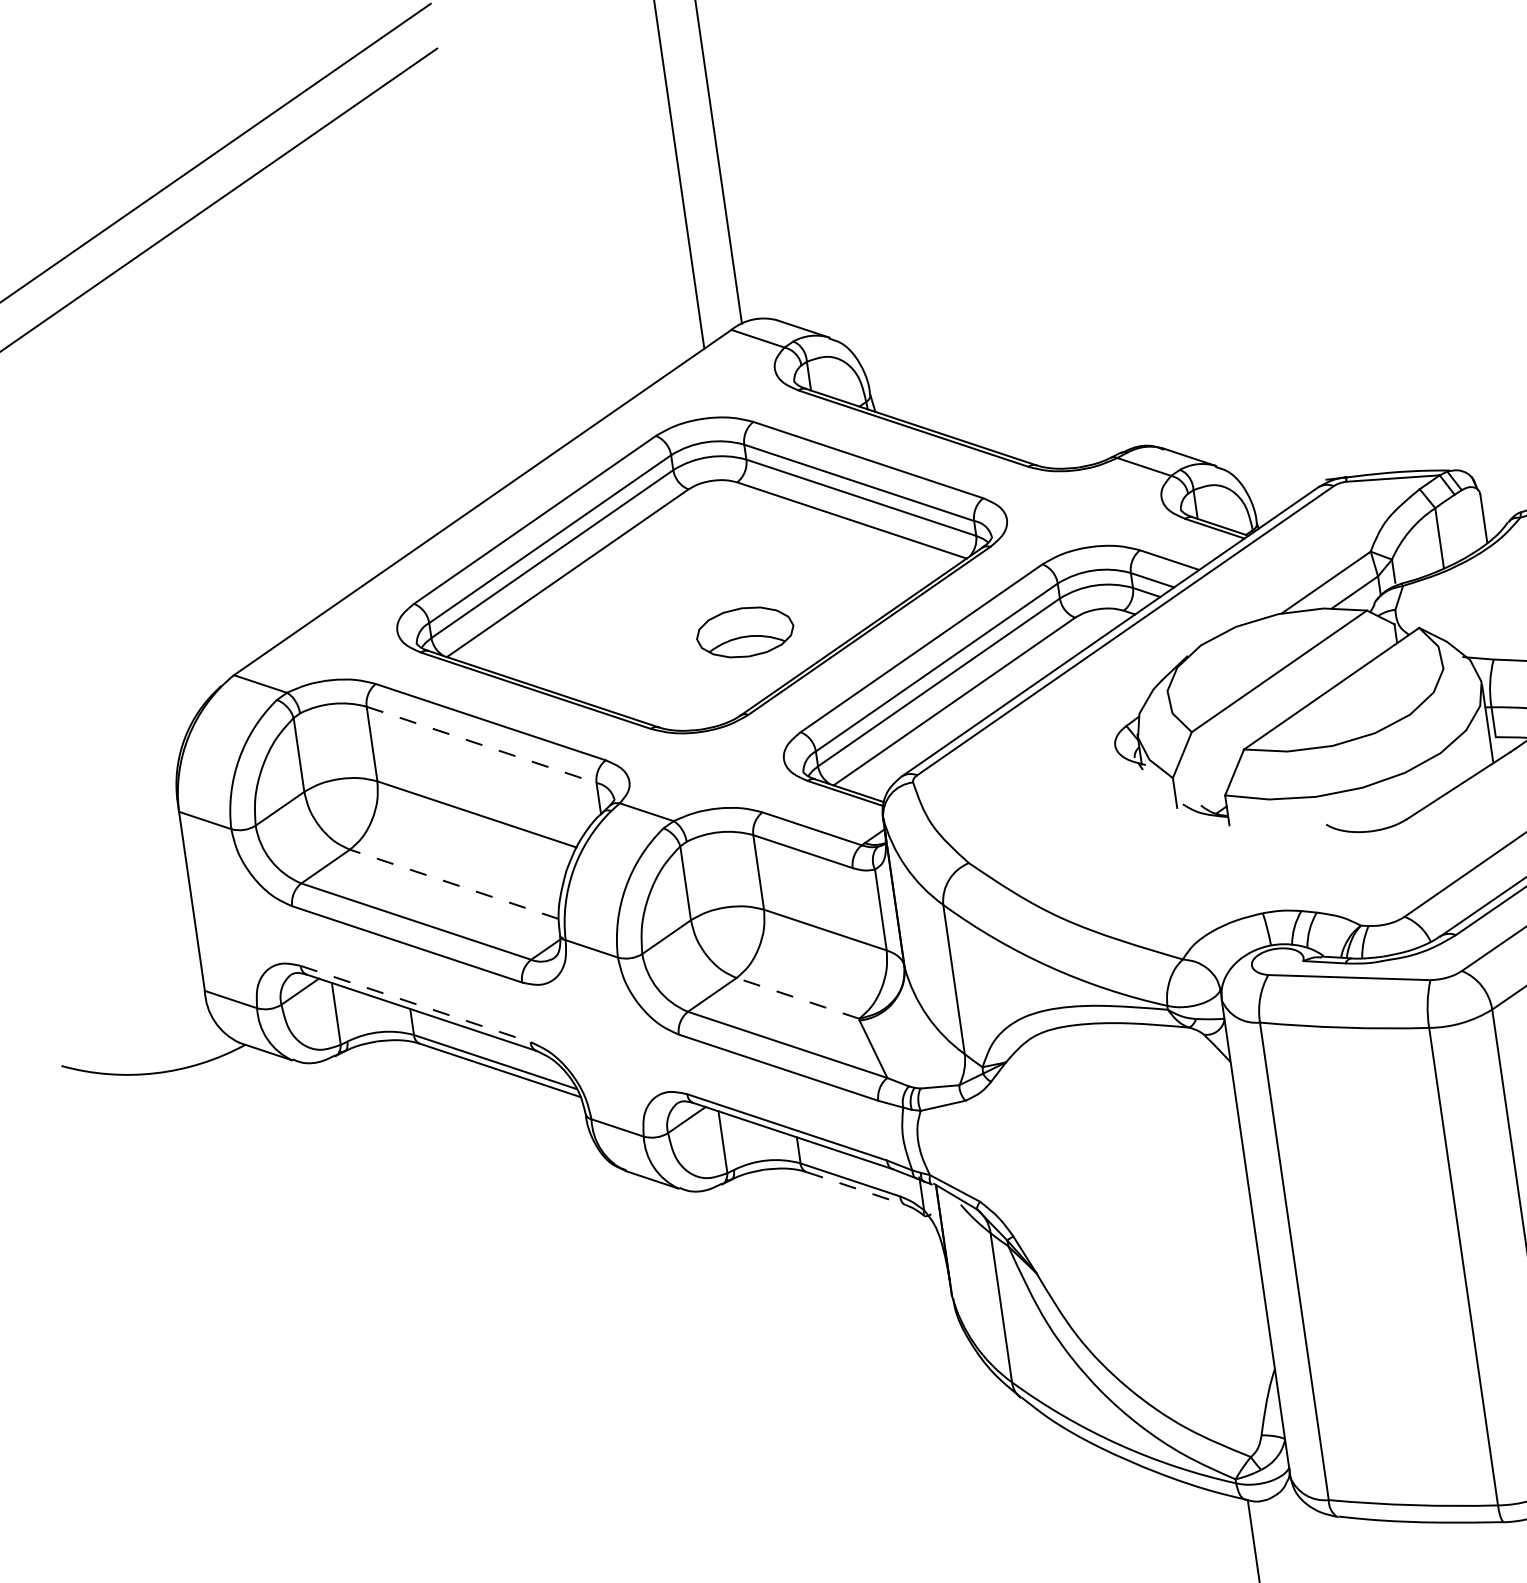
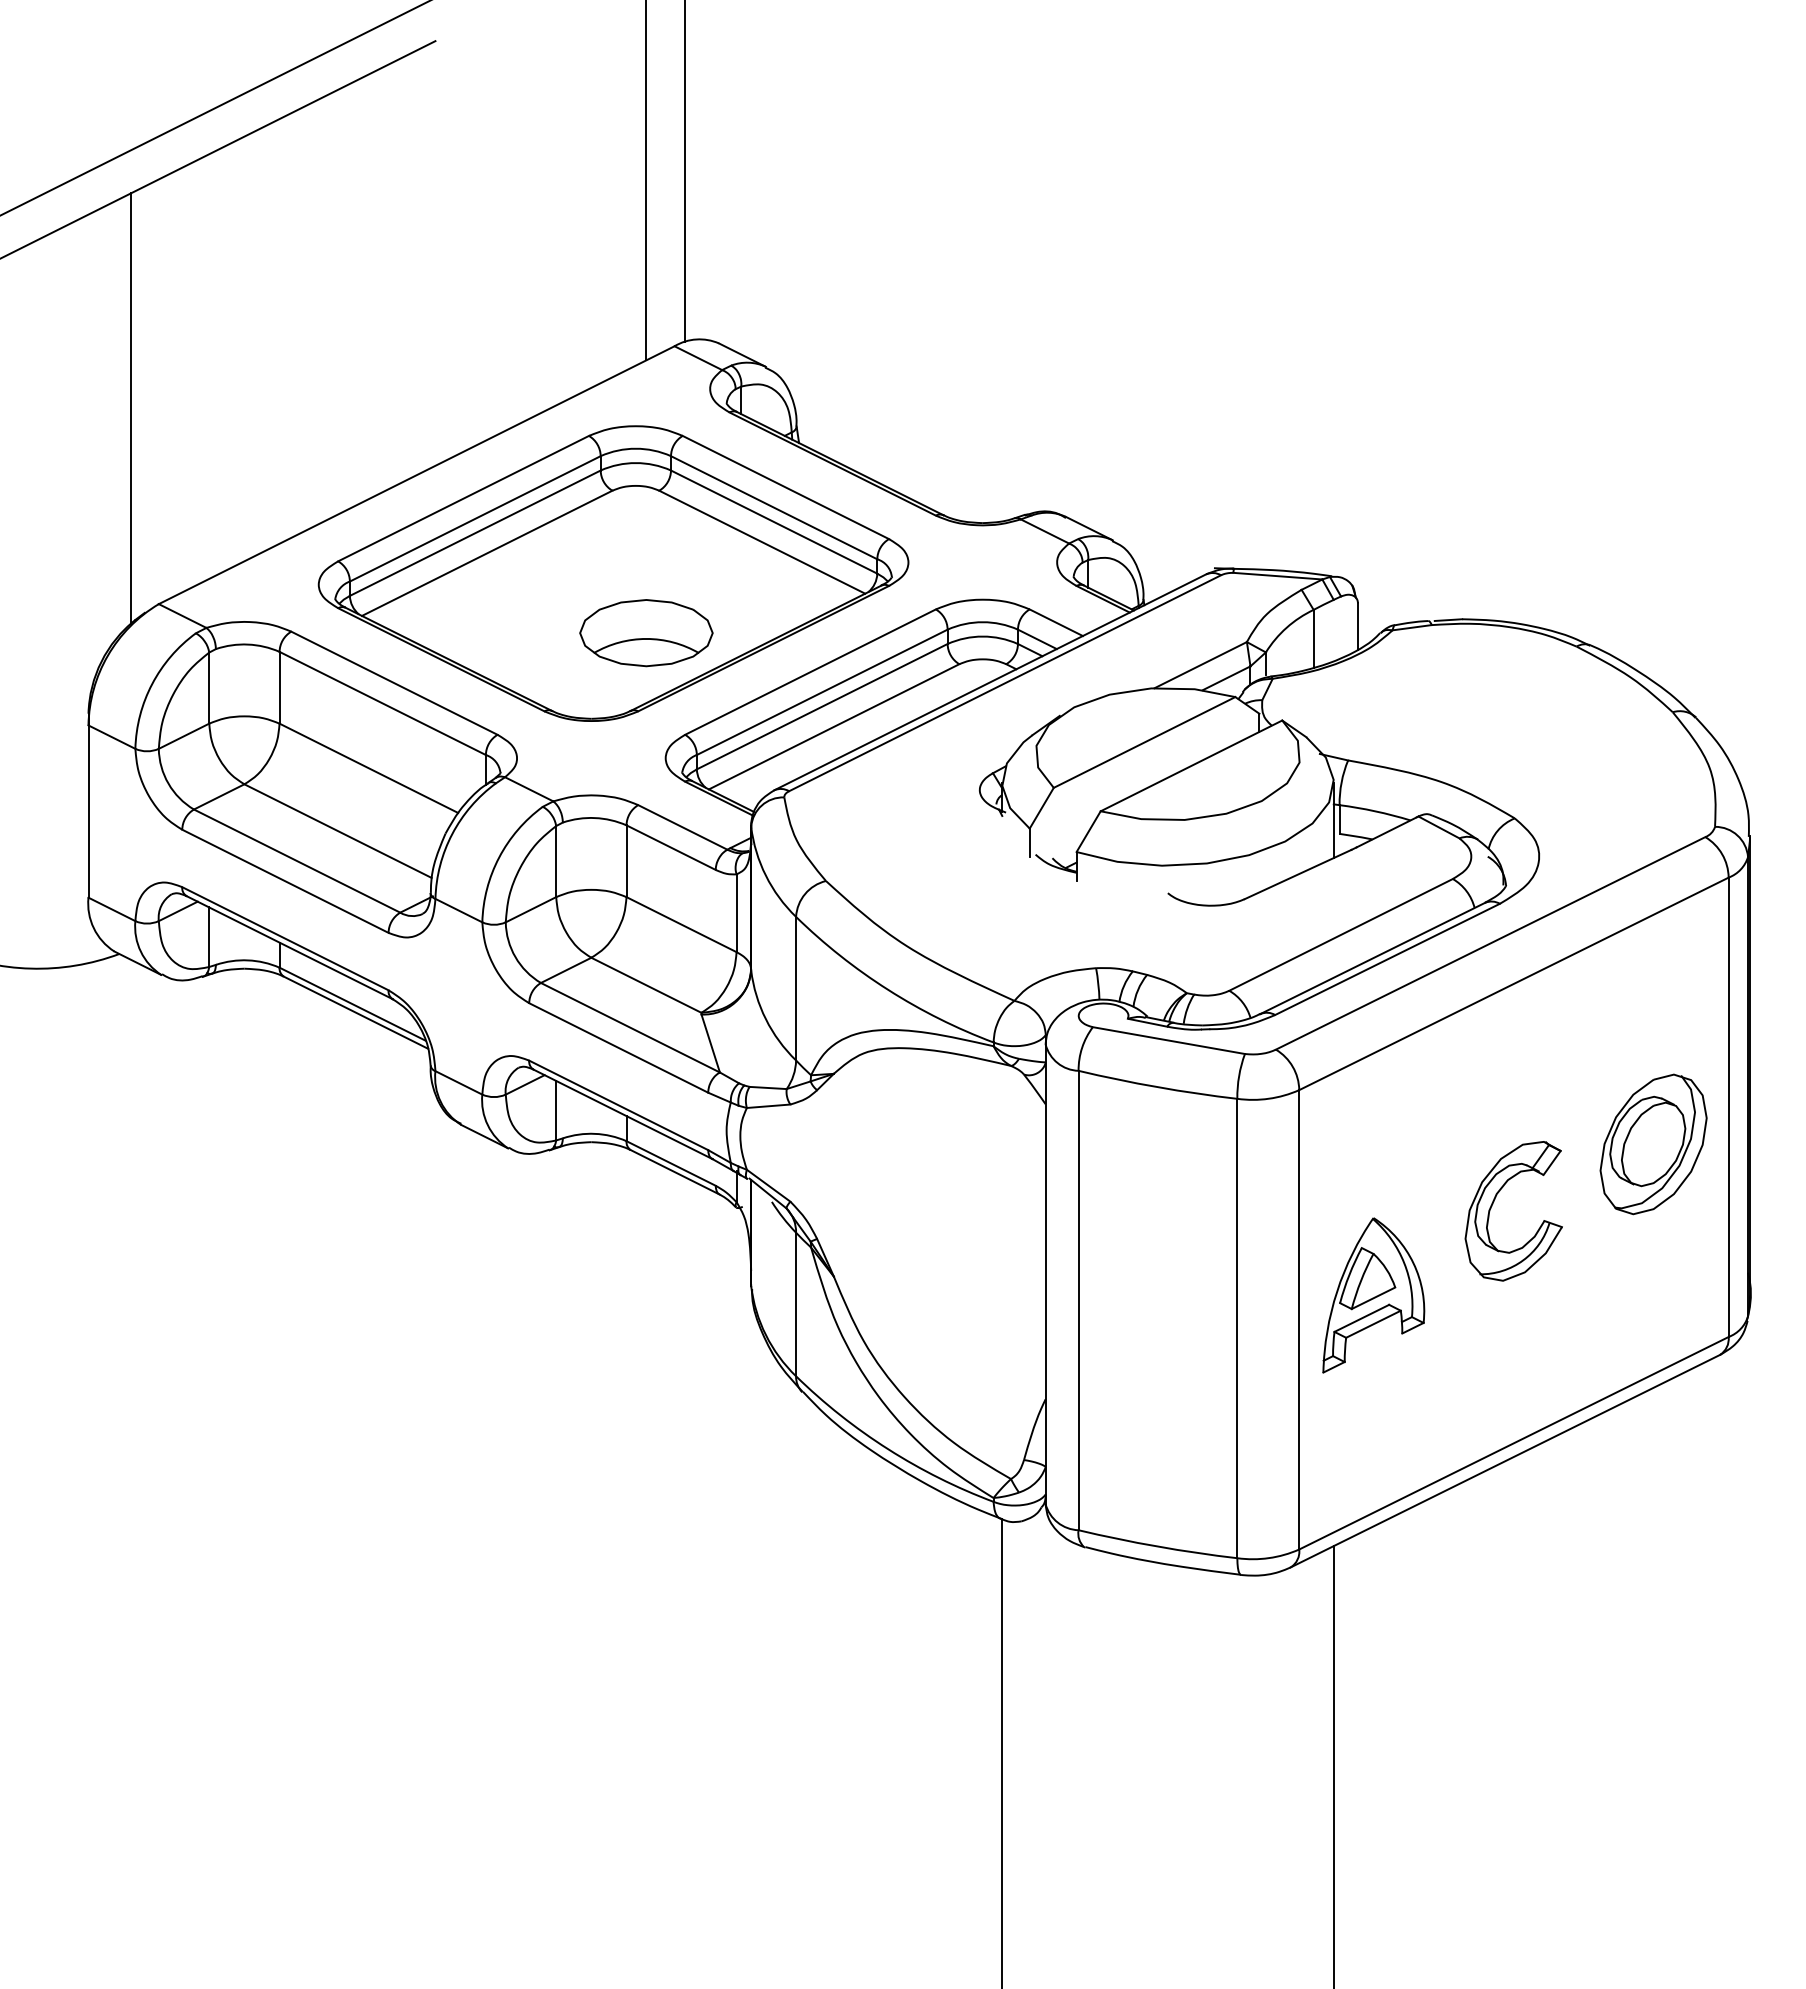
line: (175, 476) -> (130, 408), added
part: (745, 632) -> (646, 633), size x1.43
line: (482, 744) -> (383, 703), dashed -> solid
line: (454, 884) -> (338, 831), dashed -> solid
line: (798, 998) -> (646, 985), dashed -> solid
line: (415, 1003) -> (285, 938), dashed -> solid
line: (856, 1188) -> (675, 1172), dashed -> solid

